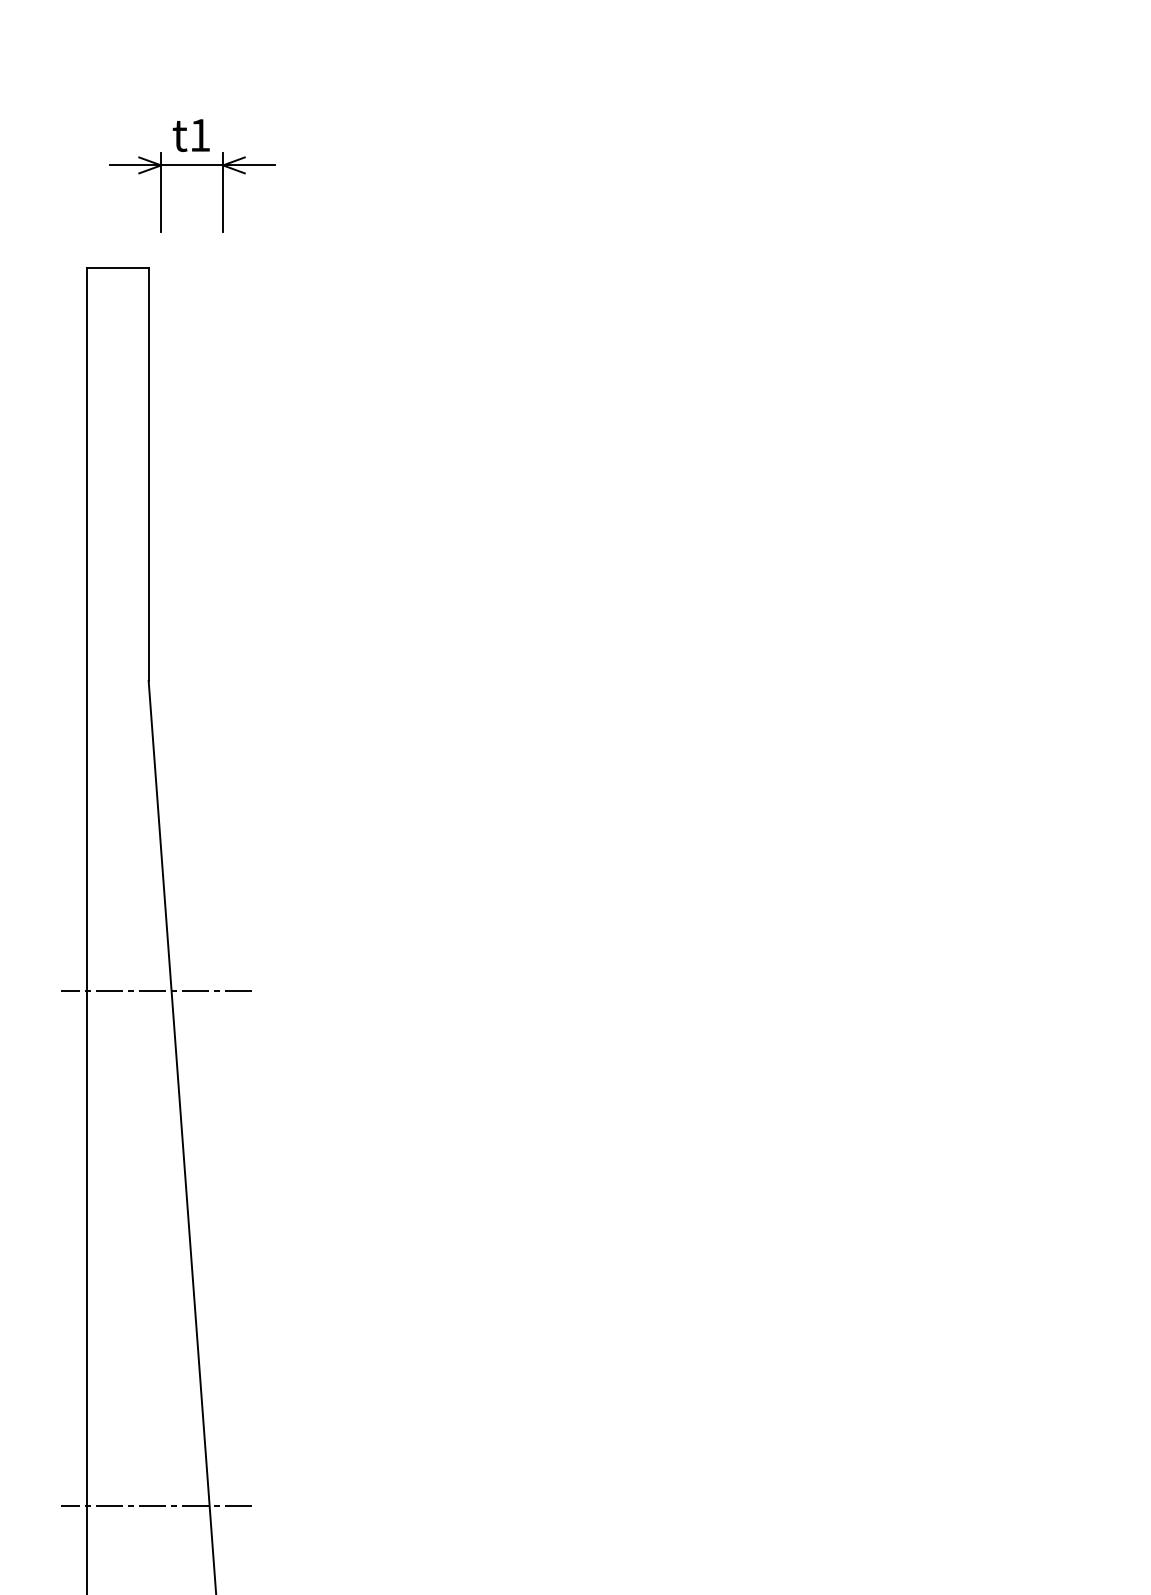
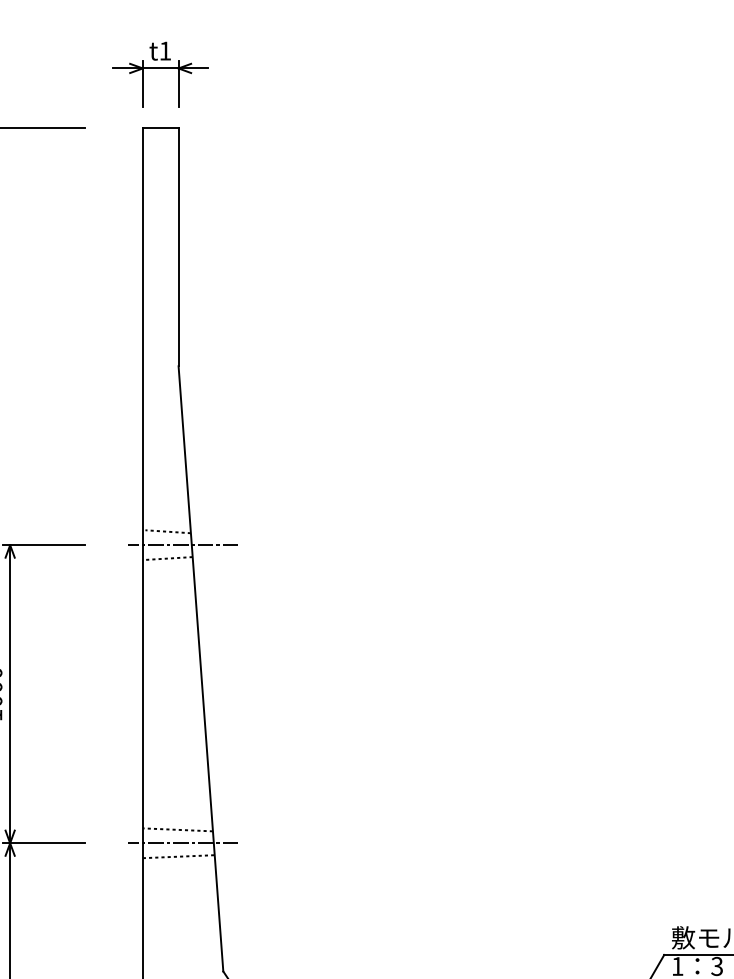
part: (191, 175) -> (160, 74), moved
line: (129, 966) -> (167, 531), added
line: (129, 1013) -> (167, 558), added
line: (146, 1482) -> (177, 829), added
line: (148, 1529) -> (178, 856), added

